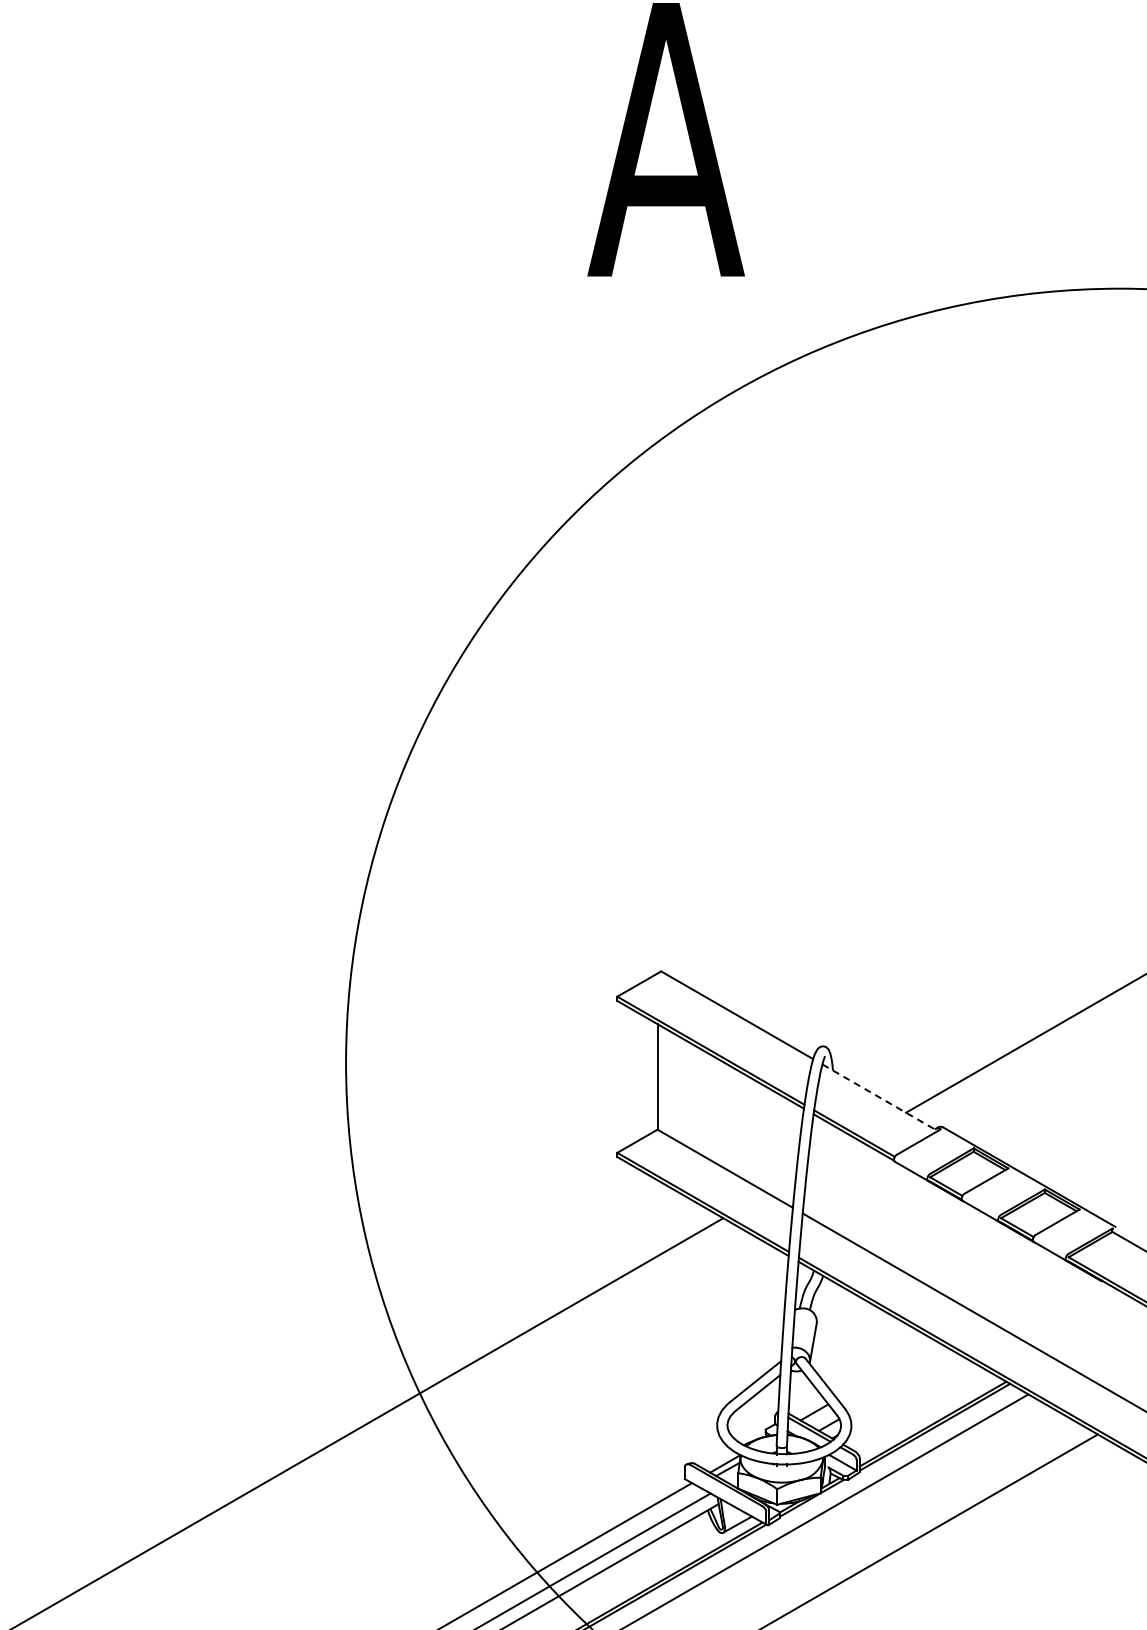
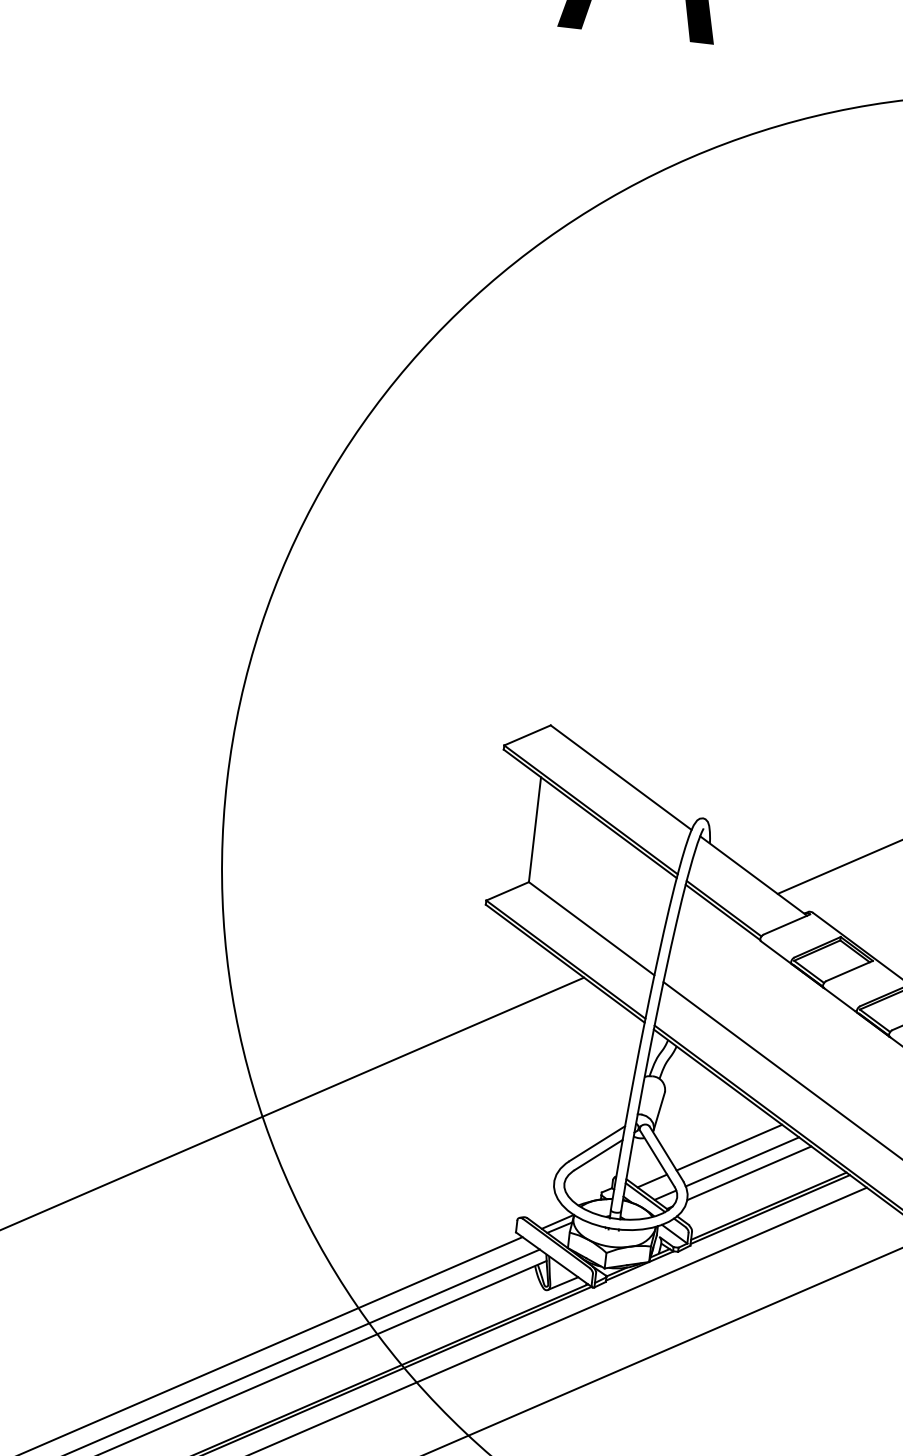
line: (880, 1097) -> (754, 875), dashed -> solid
line: (887, 1370) -> (729, 1147), added
line: (901, 1383) -> (742, 1162), added
line: (909, 1393) -> (748, 1173), added

